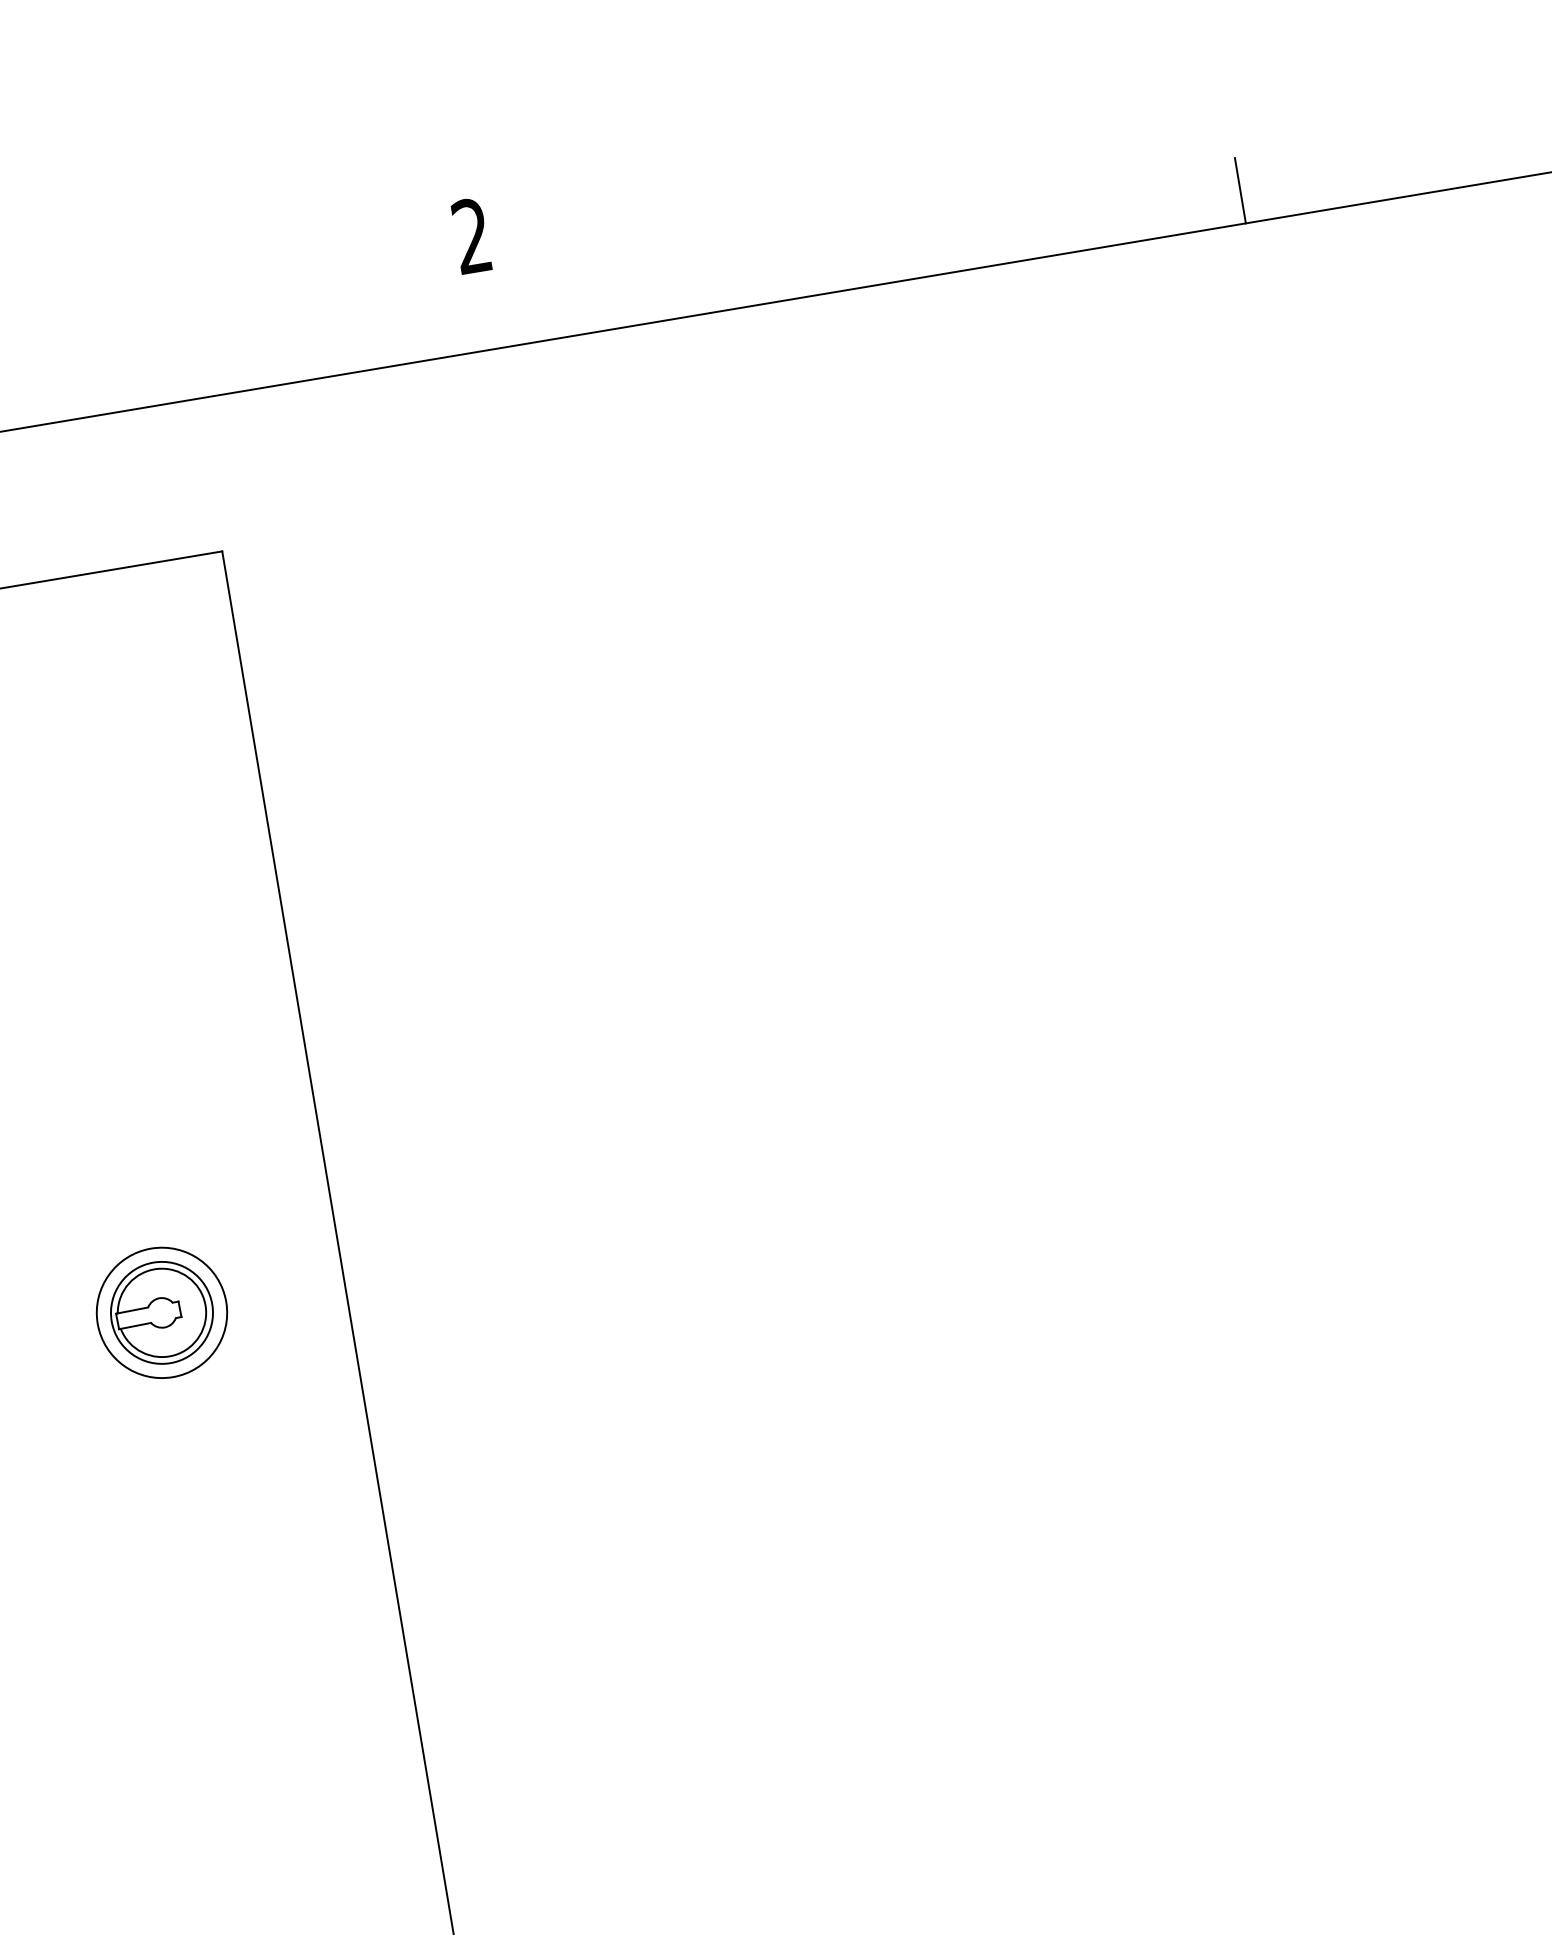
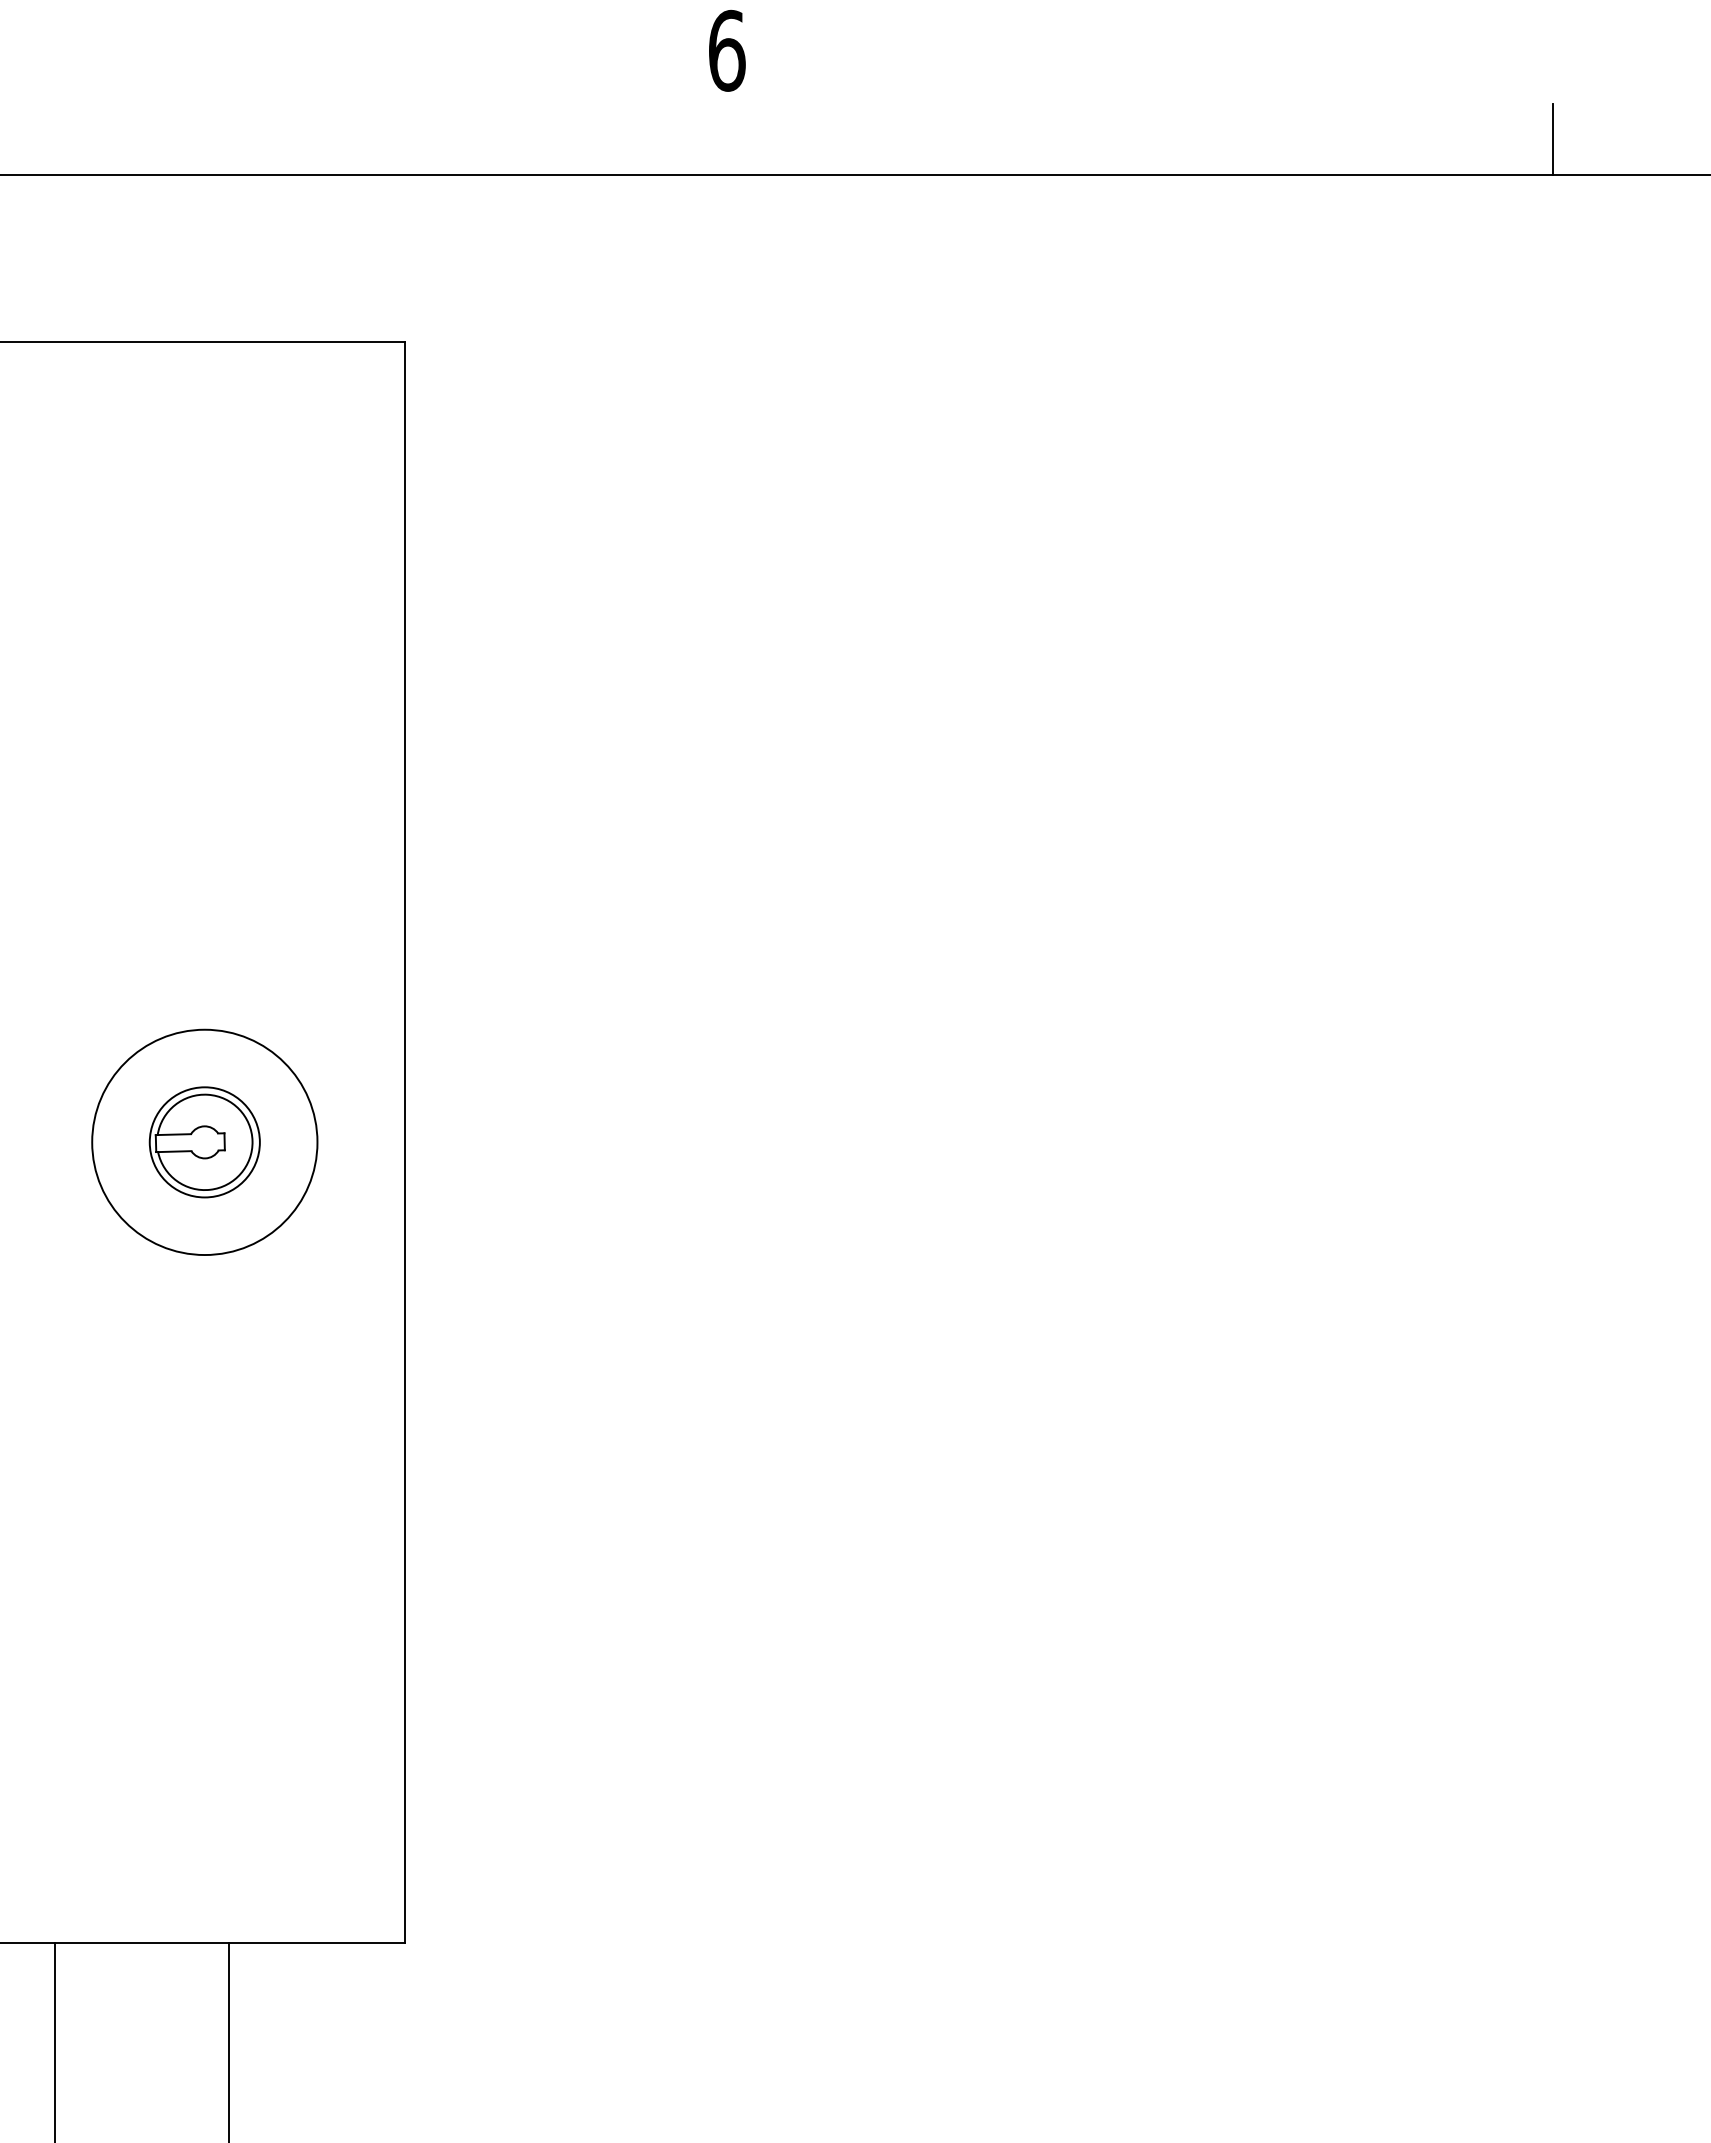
text: (472, 235) -> (727, 50), 2 -> 6
circle: (161, 1312) -> (204, 1141), size x1.6

